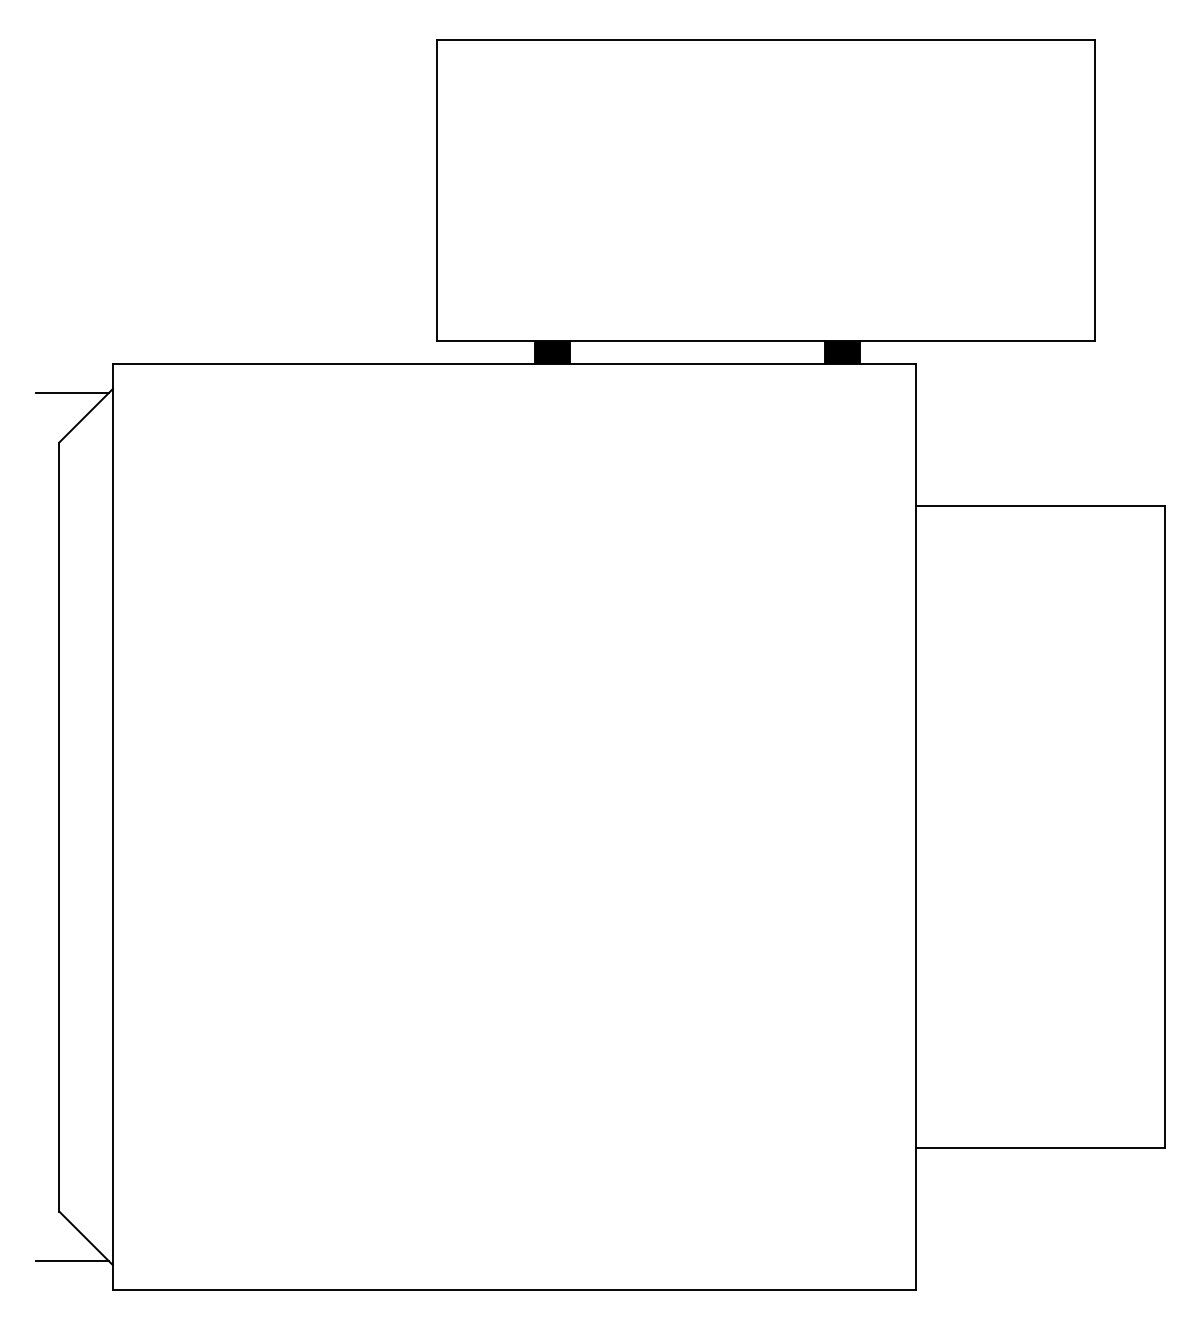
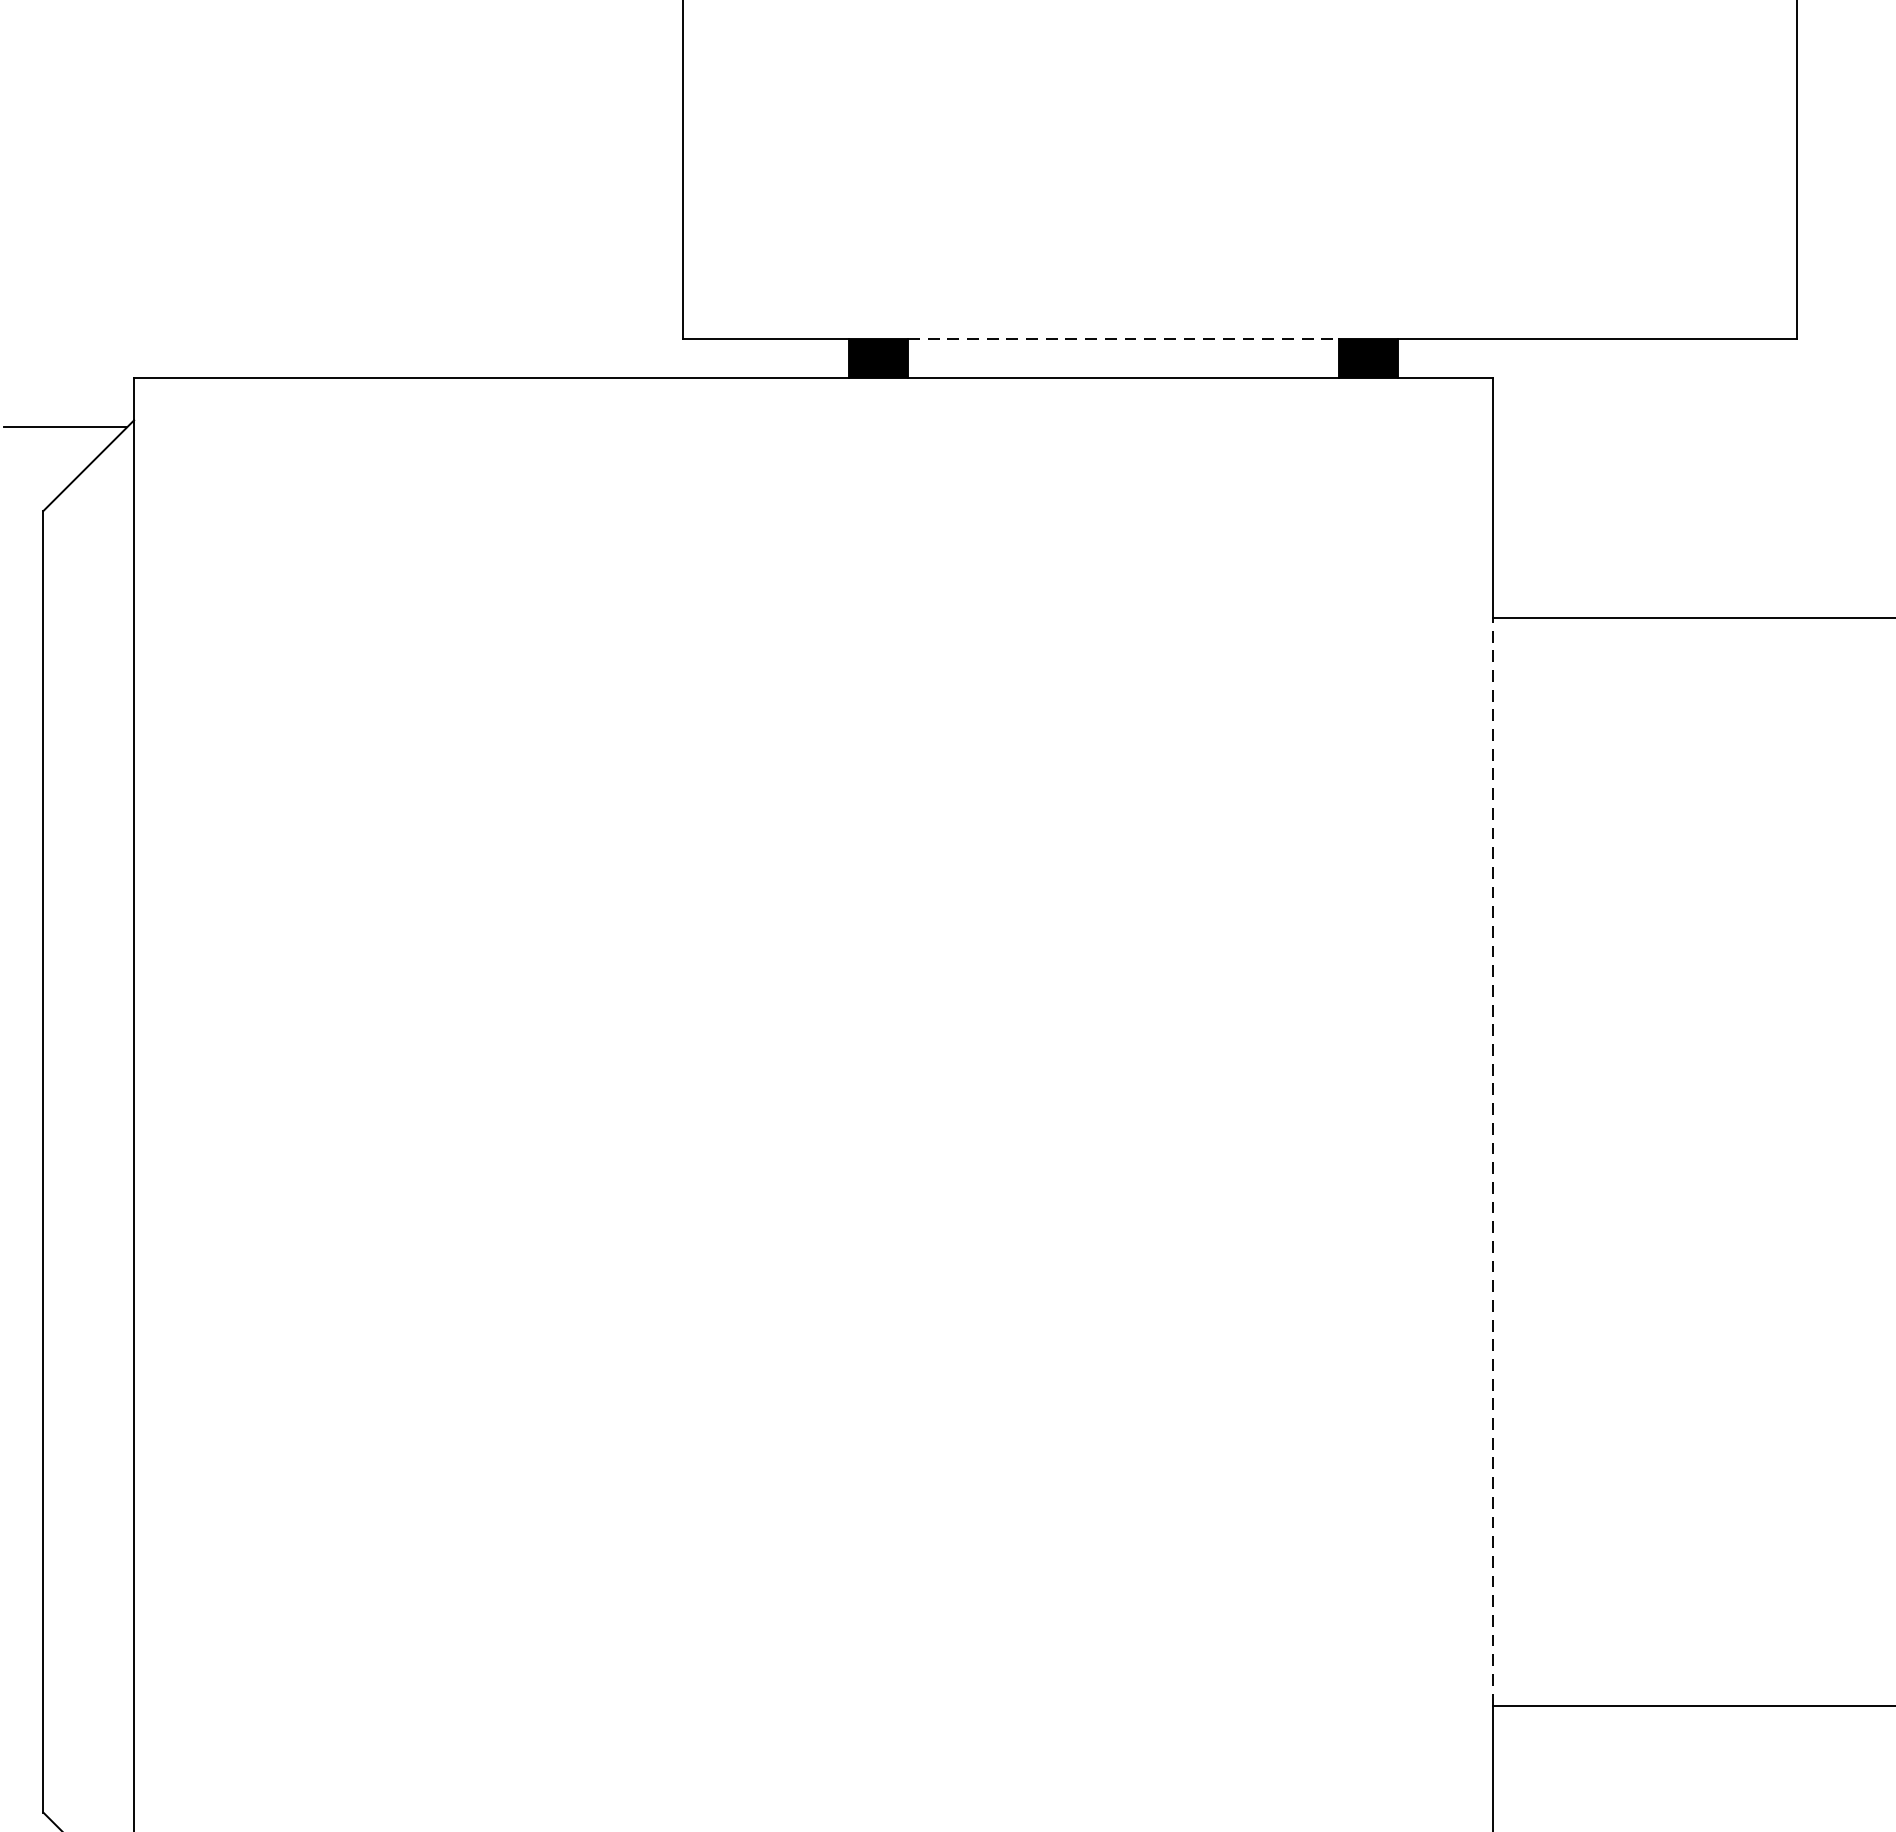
line: (697, 340) -> (1123, 338), solid -> dashed
line: (915, 826) -> (1492, 1160), solid -> dashed

